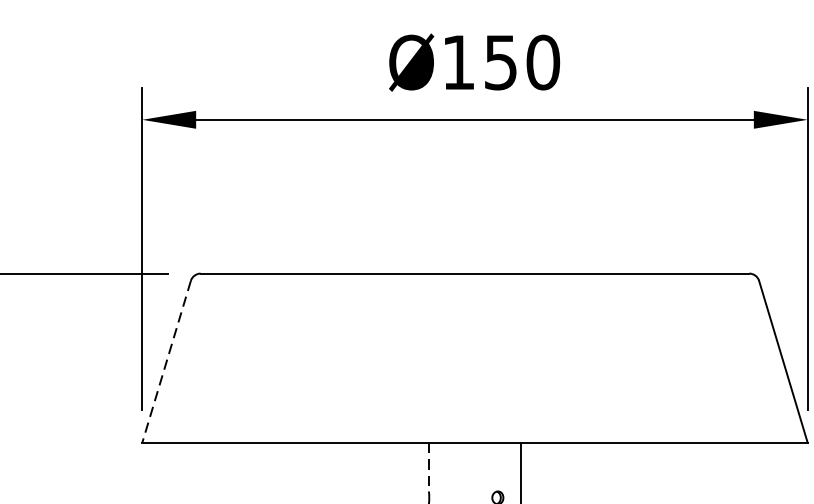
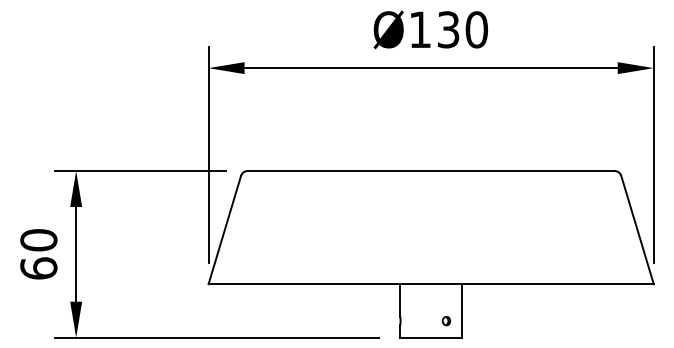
text: (500, 62) -> (448, 29), Ø150 -> Ø130
line: (166, 362) -> (224, 230), dashed -> solid
line: (429, 468) -> (400, 301), dashed -> solid

